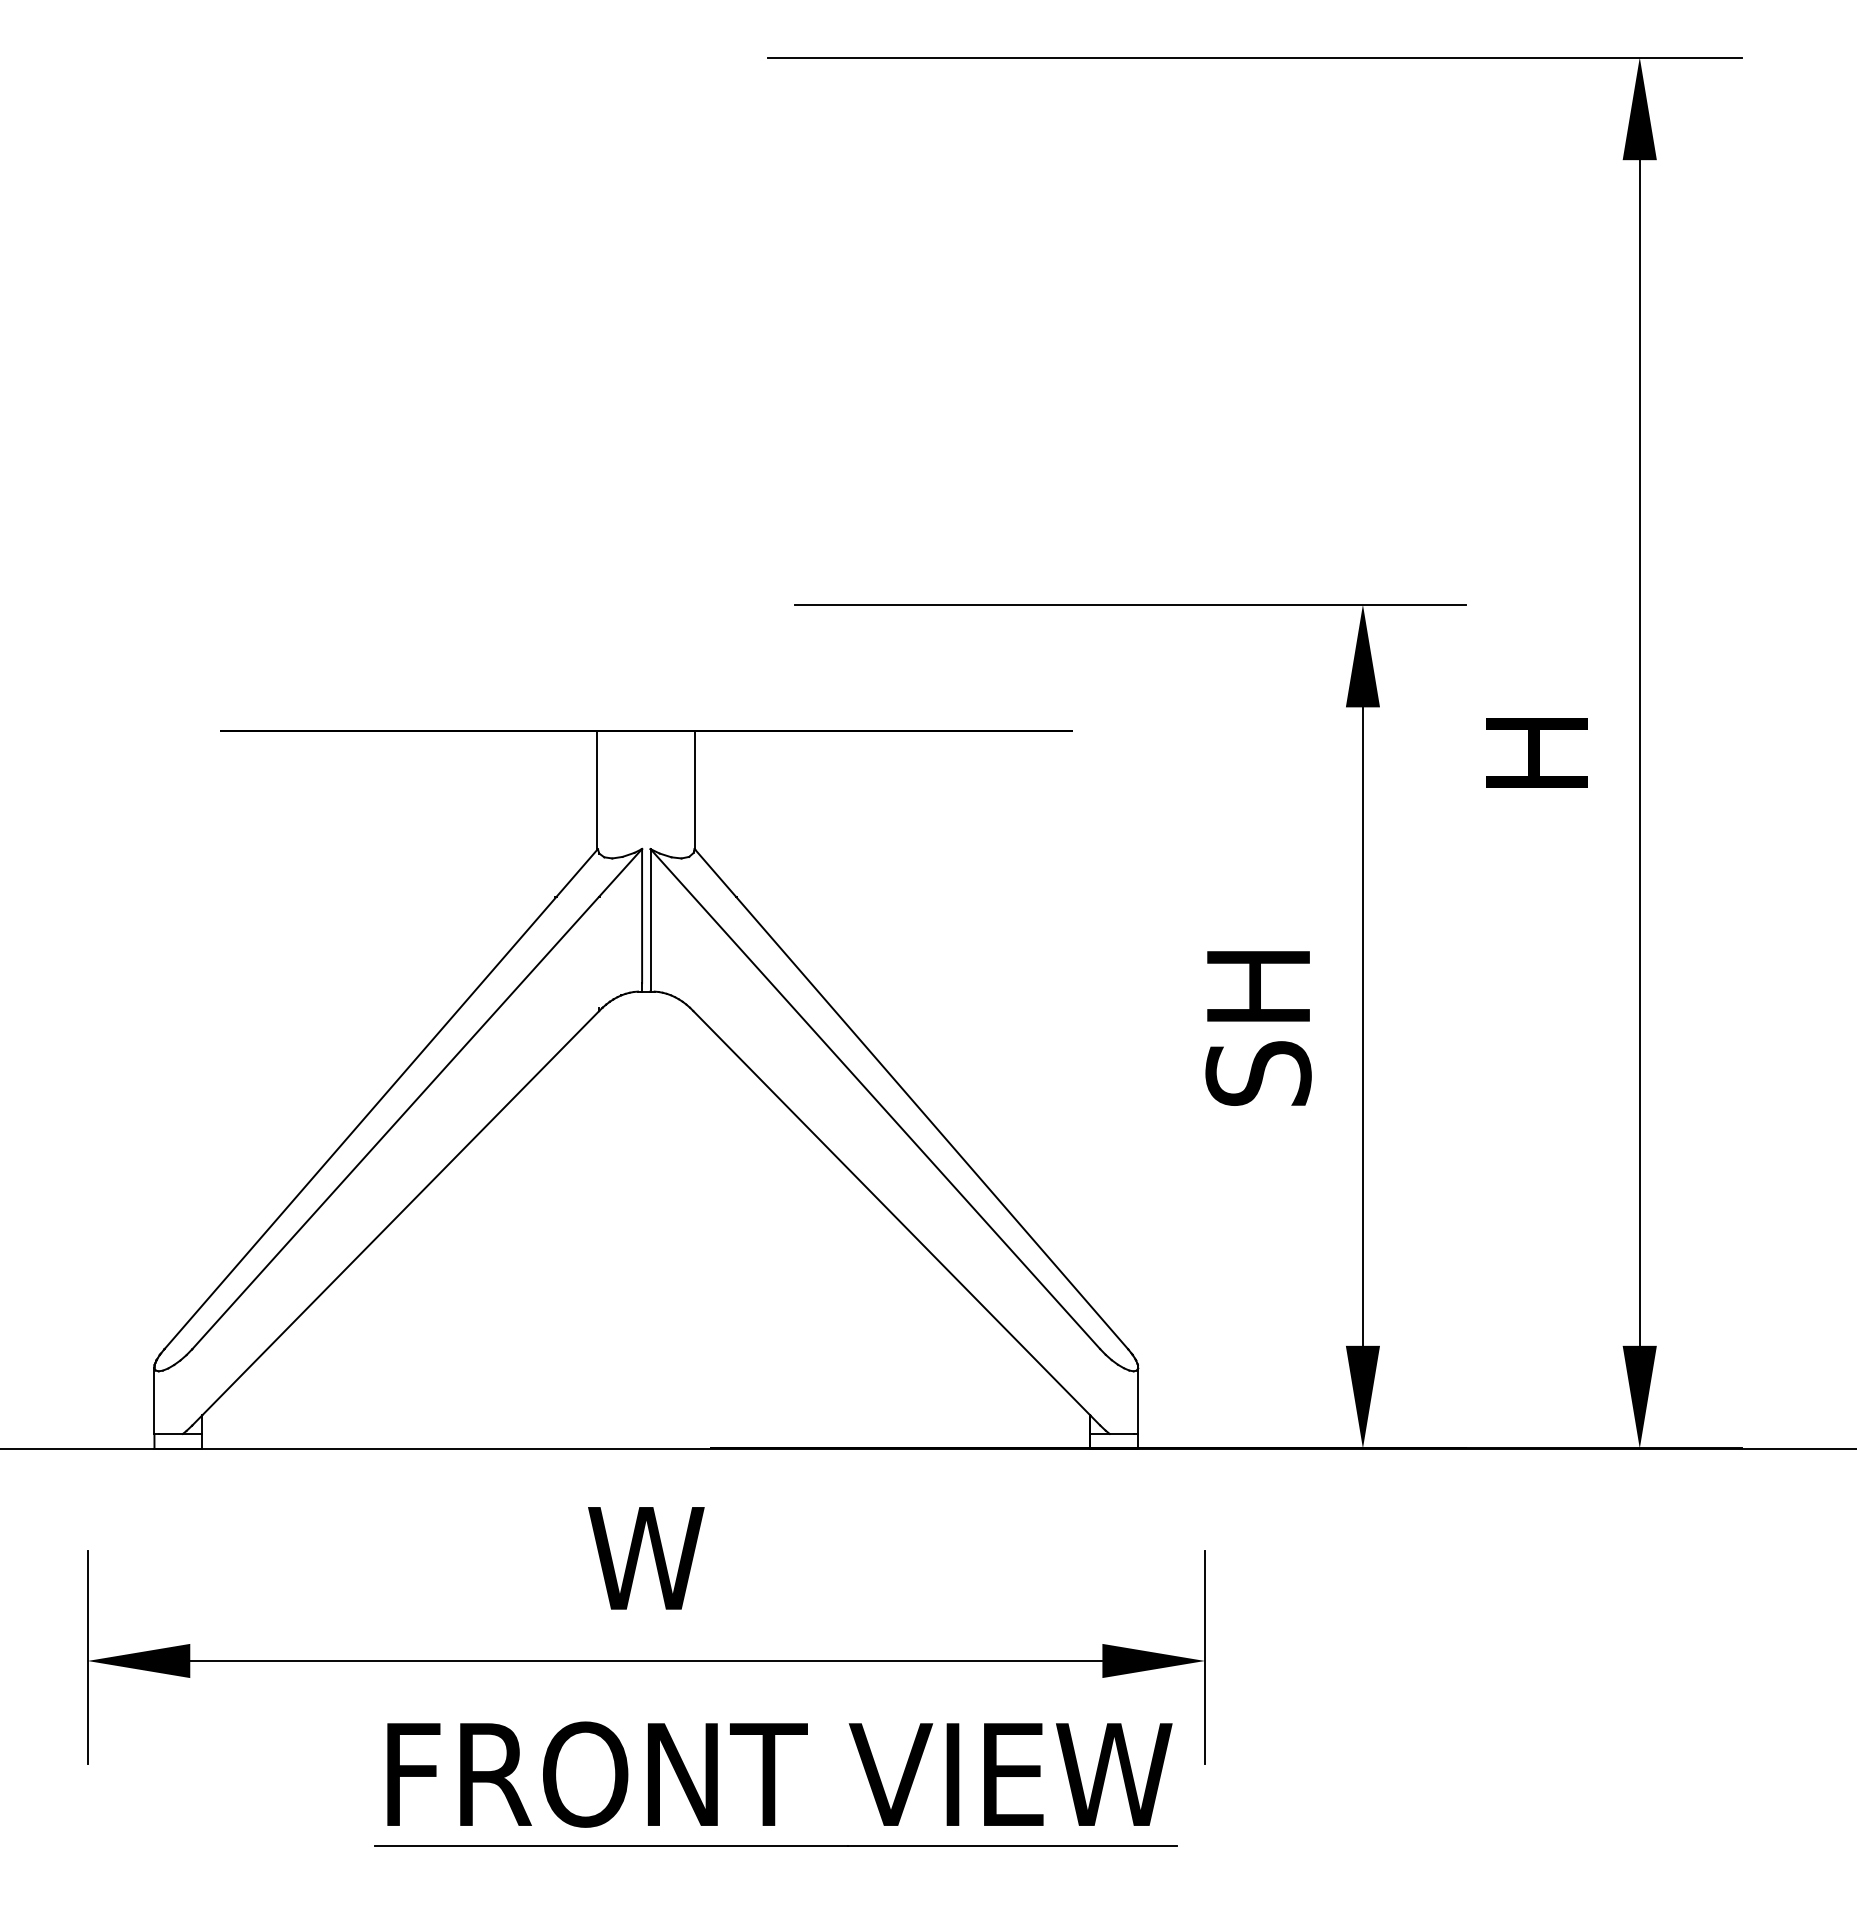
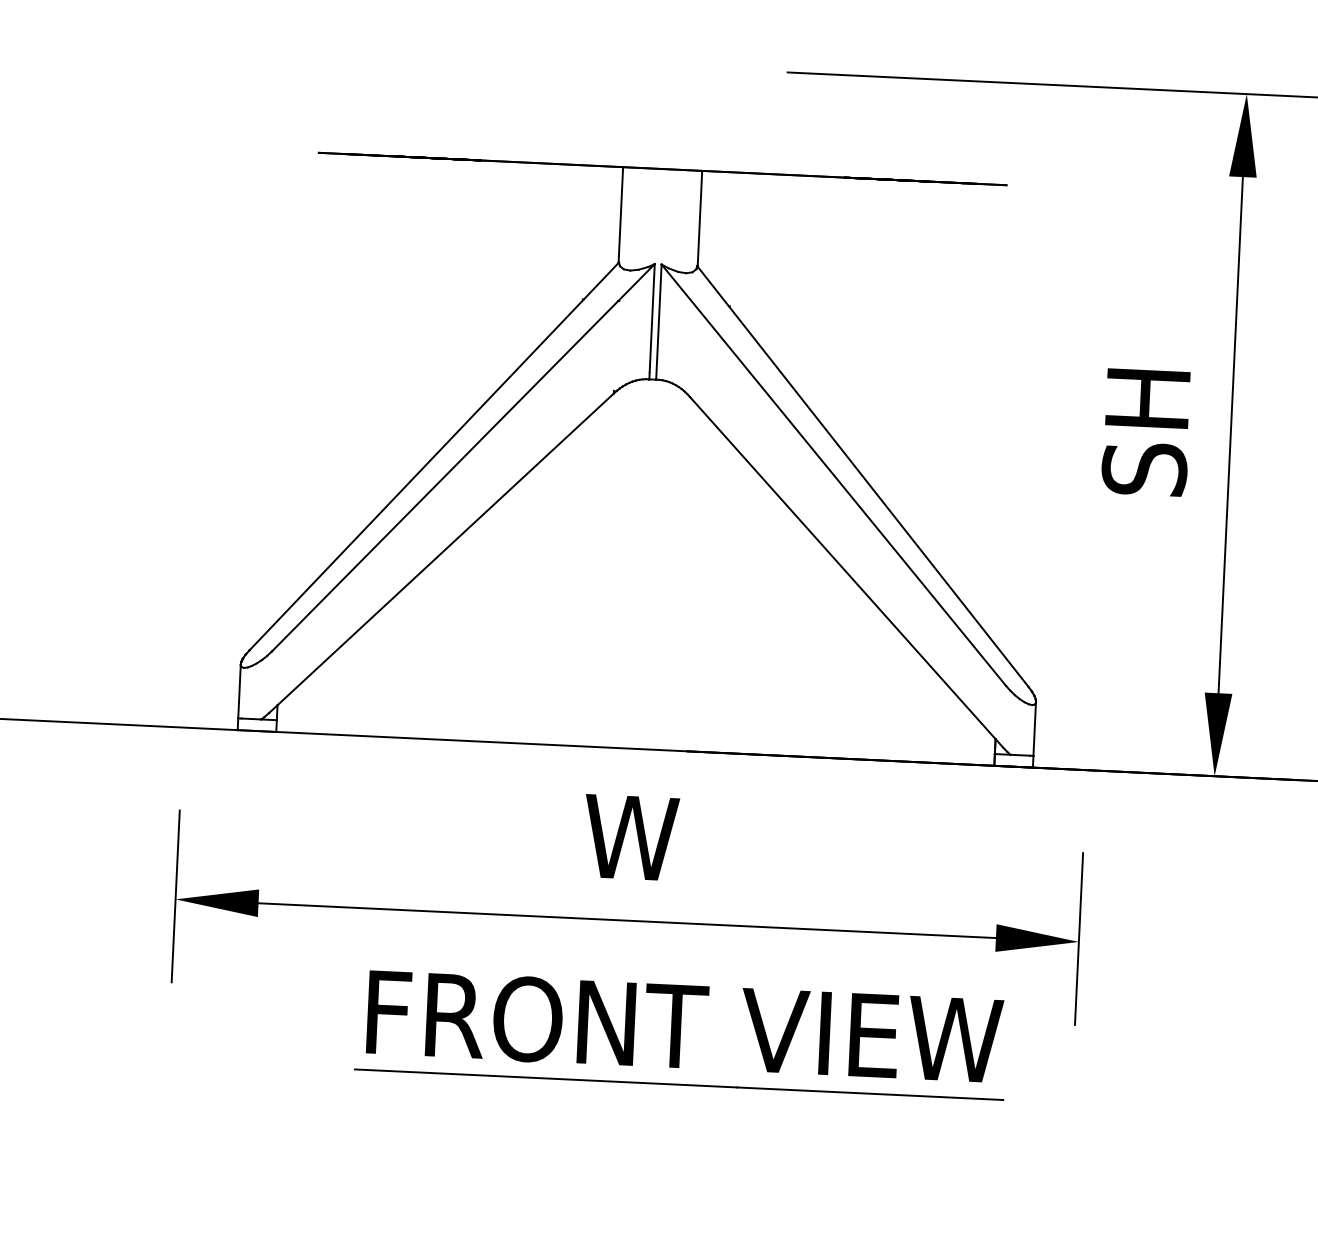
part: (775, 1783) -> (681, 1033), moved

